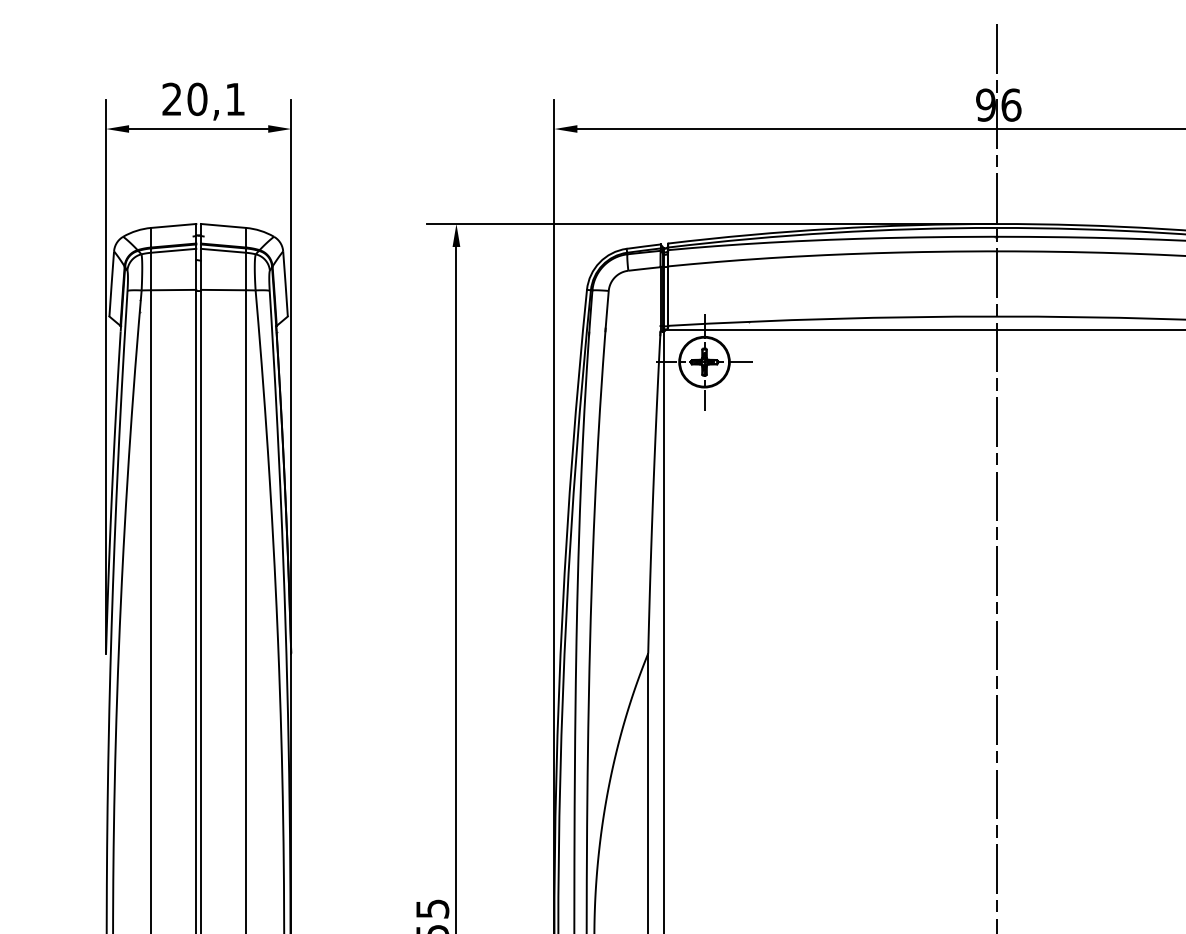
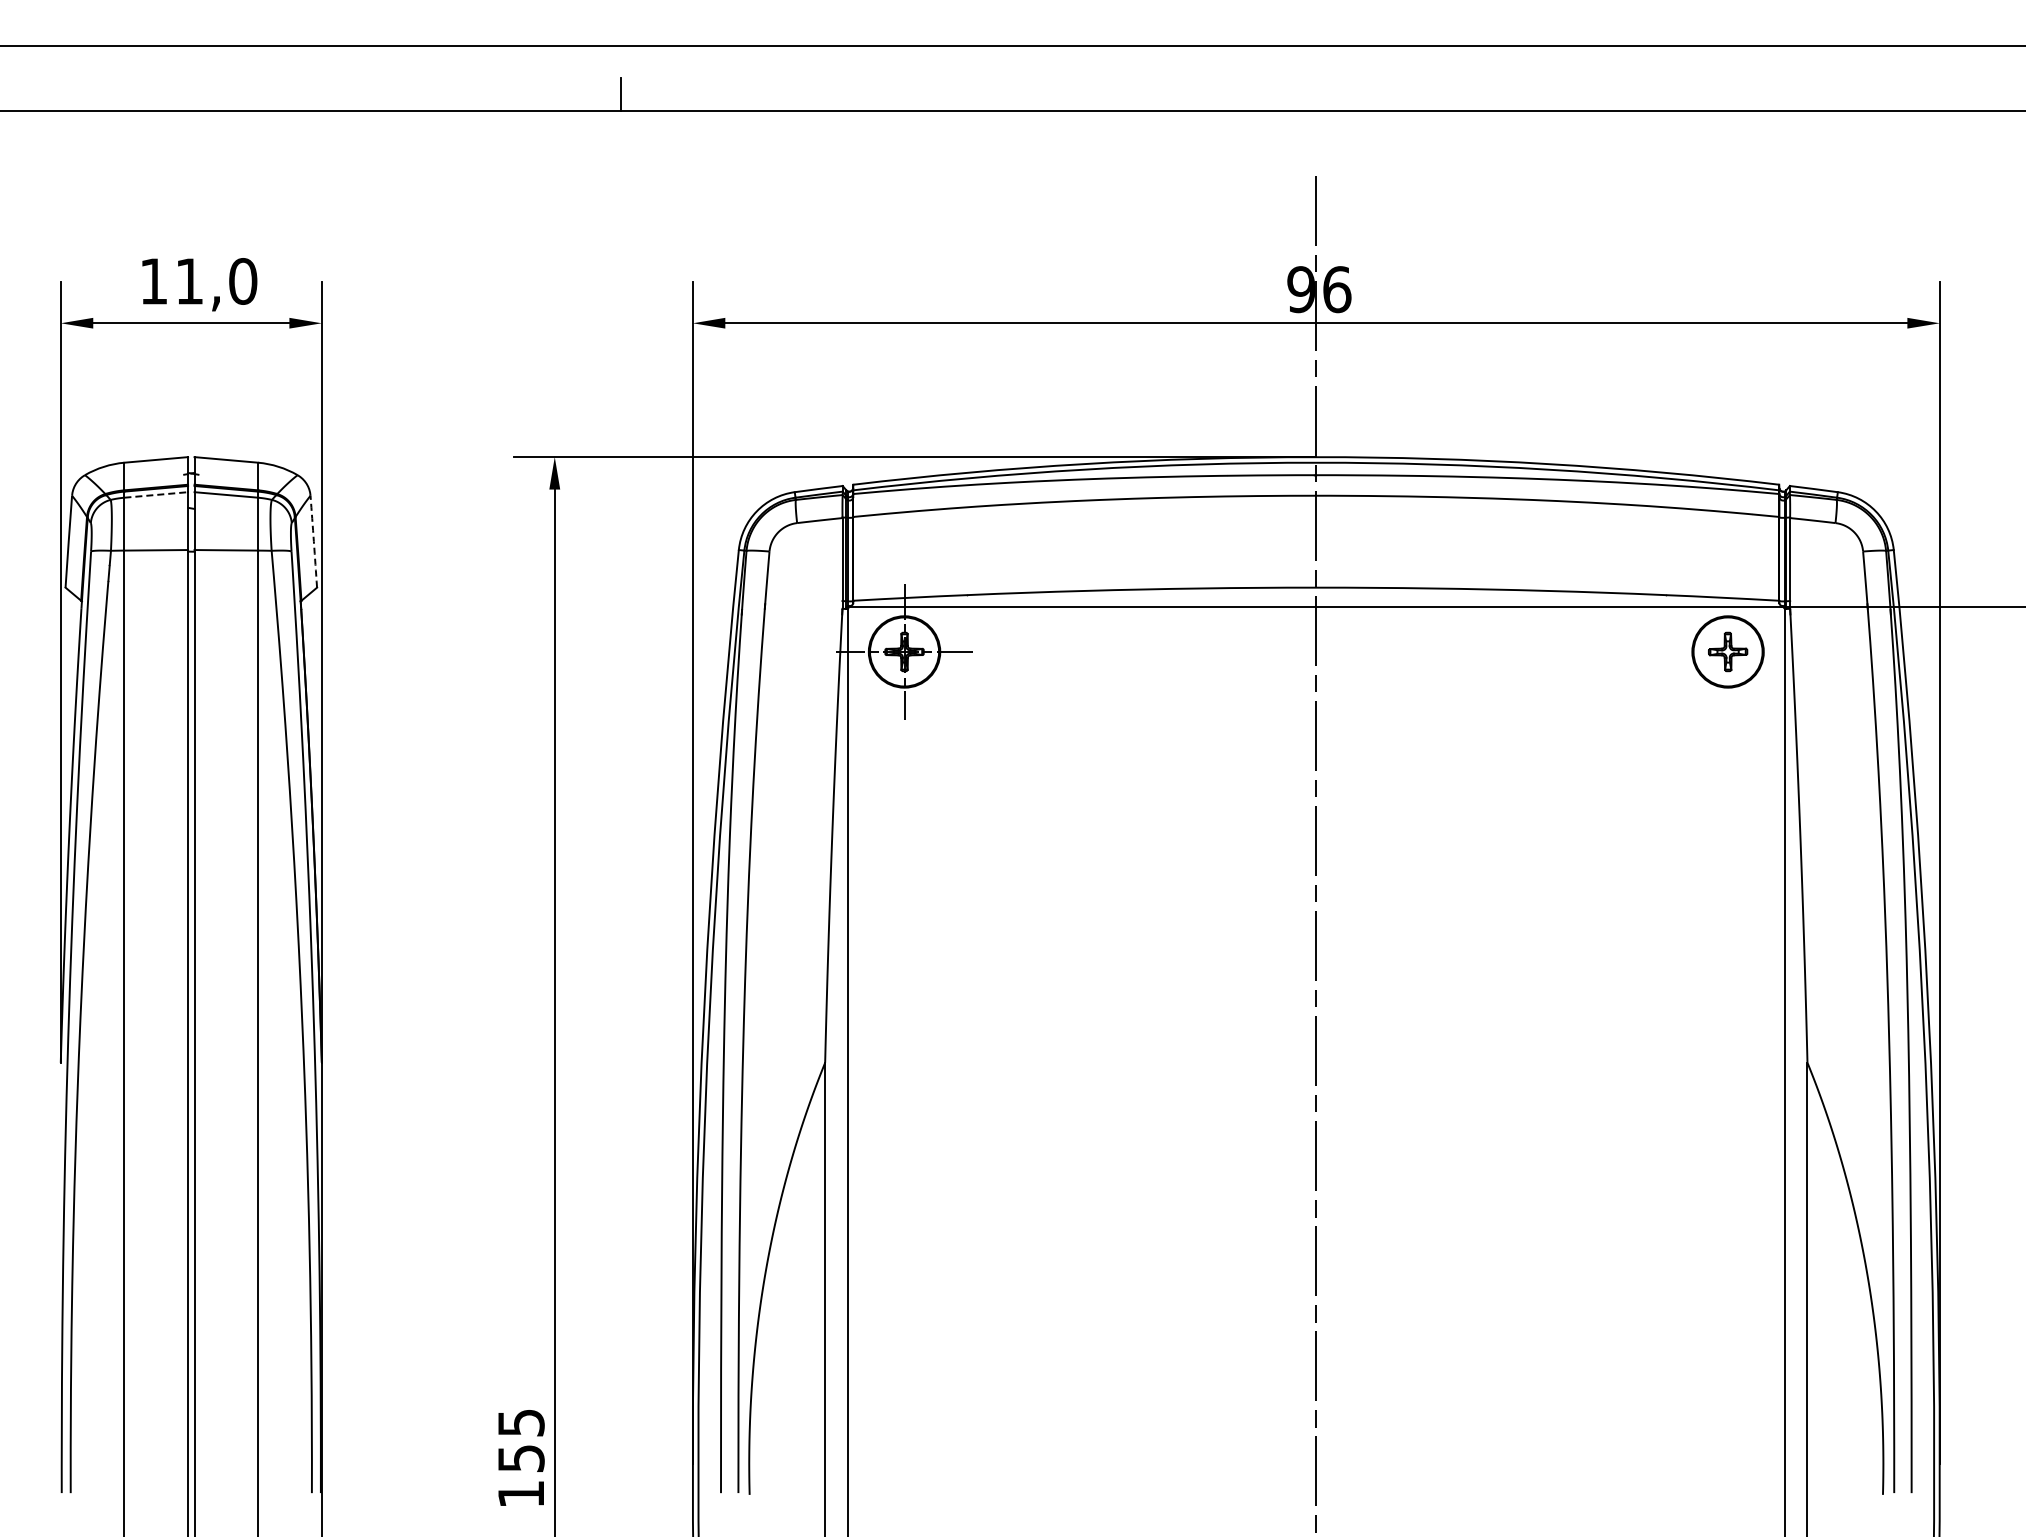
text: (203, 99) -> (198, 281), 20,1 -> 11,0
line: (173, 250) -> (156, 494), solid -> dashed
arc: (285, 283) -> (313, 541), solid -> dashed

